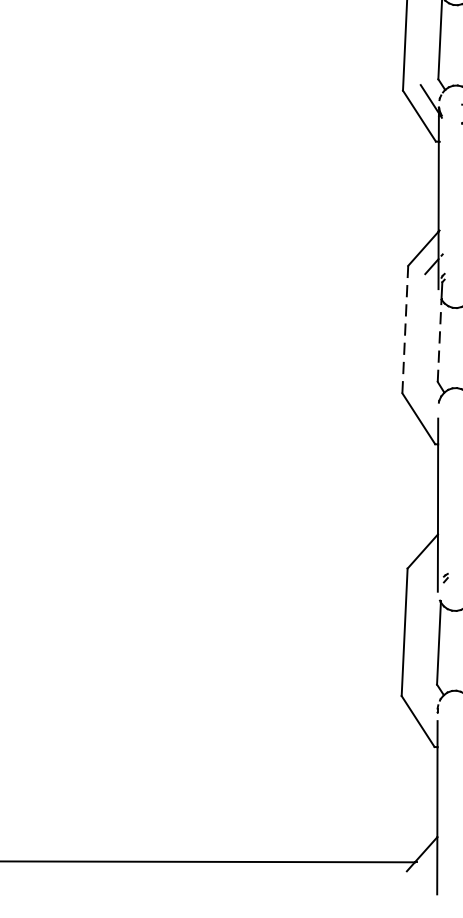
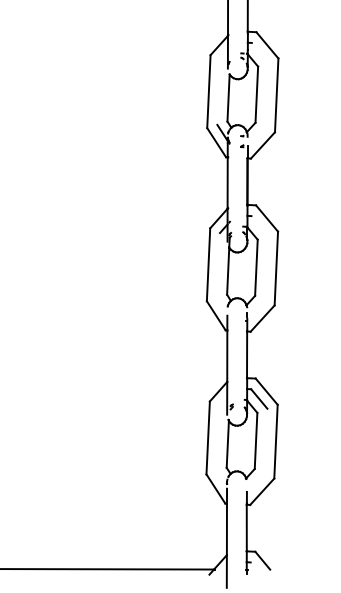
line: (405, 329) -> (208, 264), dashed -> solid
line: (440, 341) -> (228, 271), dashed -> solid

